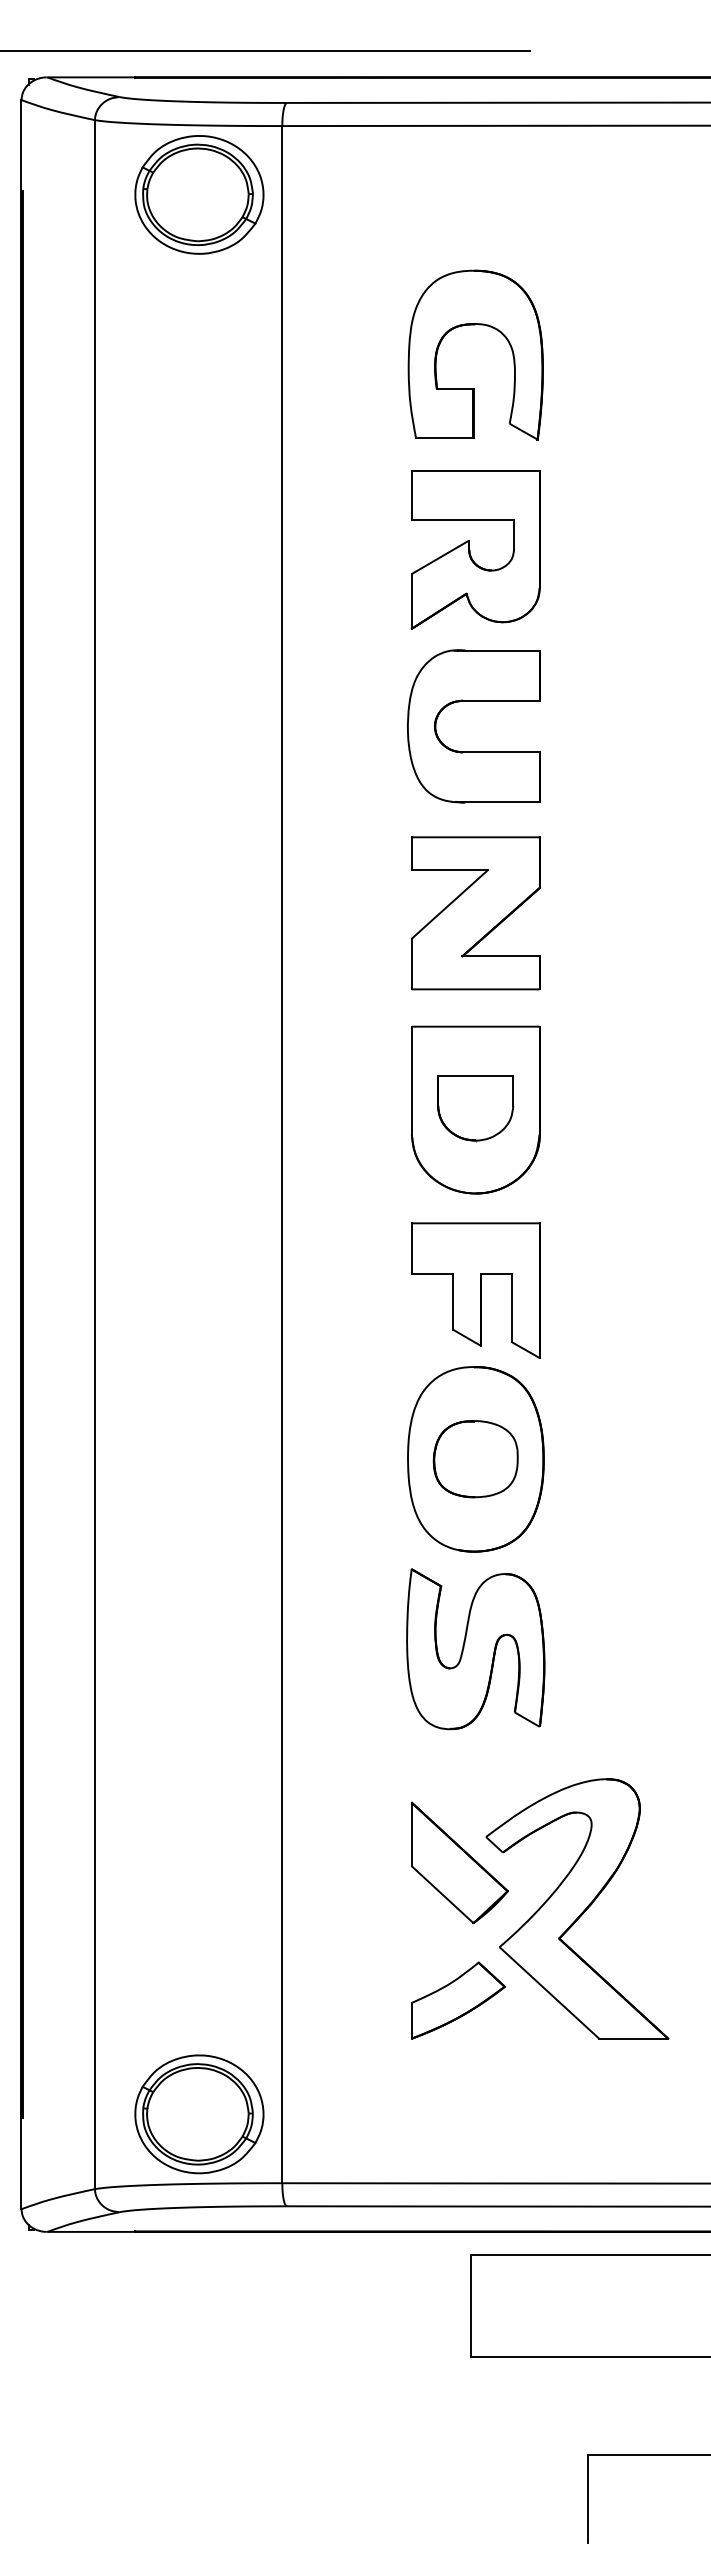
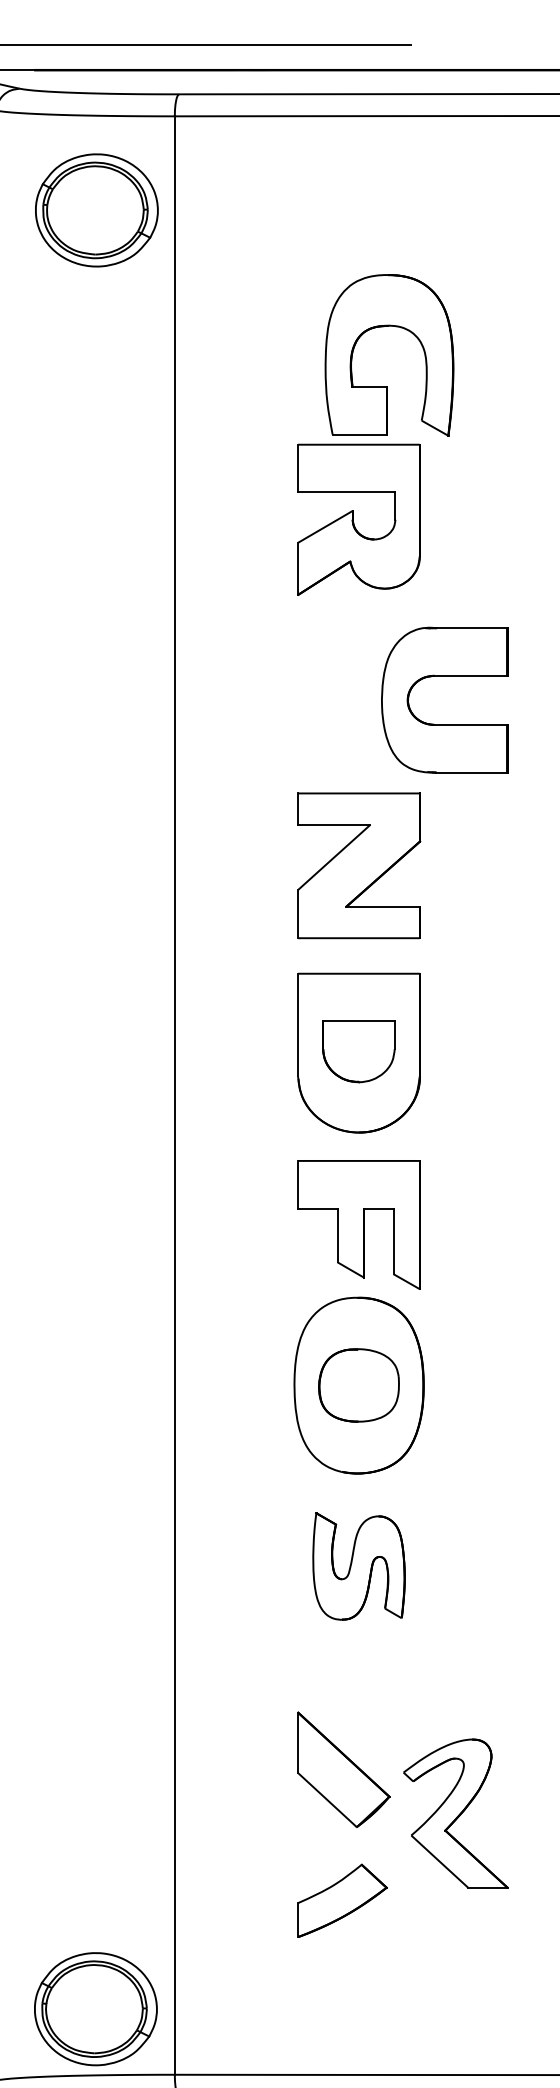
part: (199, 194) -> (96, 210), moved
part: (475, 325) -> (389, 327), moved
part: (473, 701) -> (444, 676), moved
part: (475, 1649) -> (358, 1566), size x0.7
part: (577, 1908) -> (455, 1813), size x0.6

